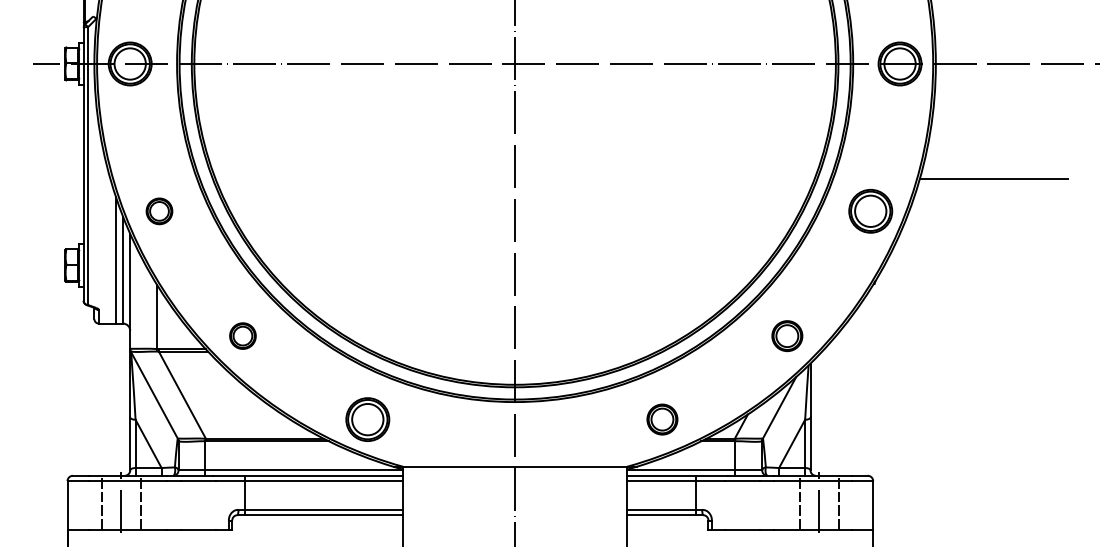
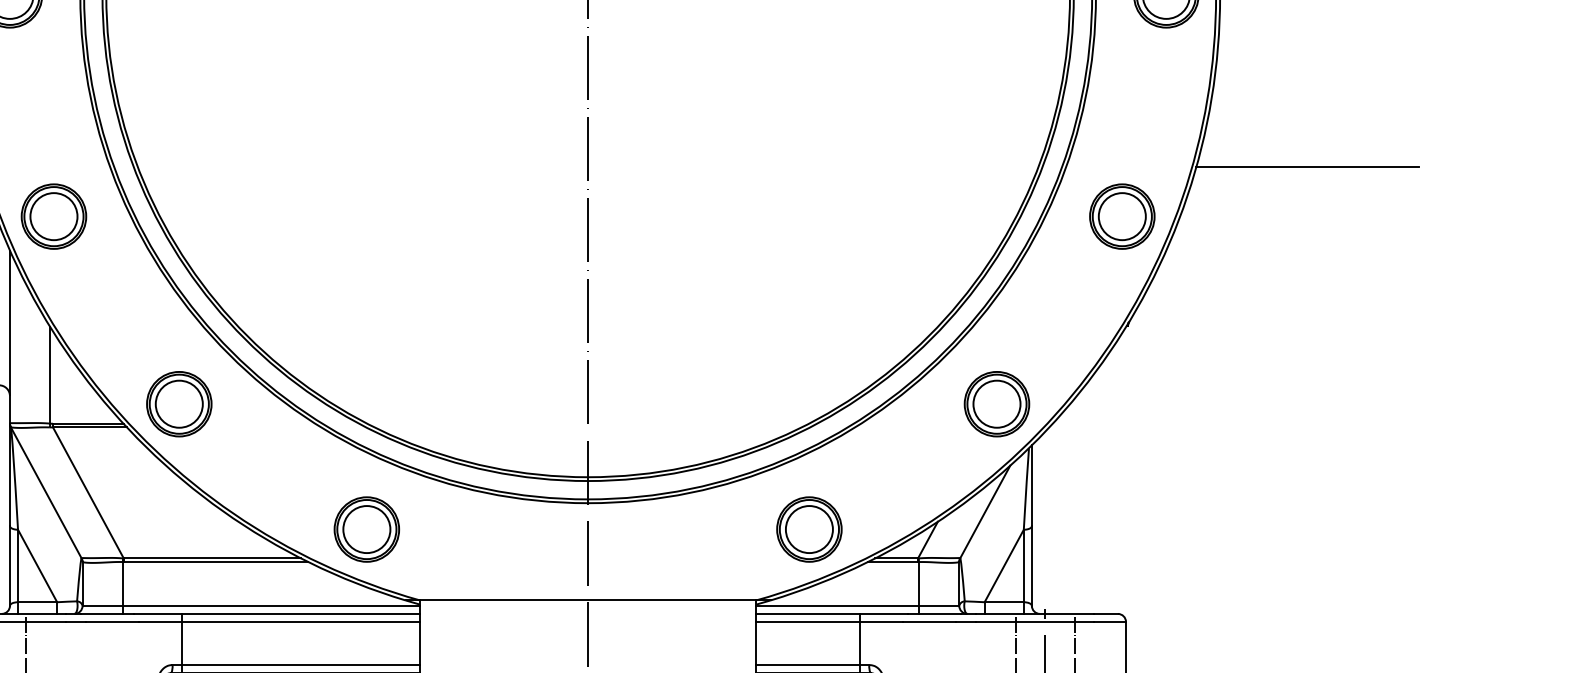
part: (159, 211) -> (53, 216), size x1.67
part: (242, 335) -> (178, 403), size x1.67
part: (787, 335) -> (997, 403), size x1.43
part: (662, 419) -> (809, 529), size x1.43

